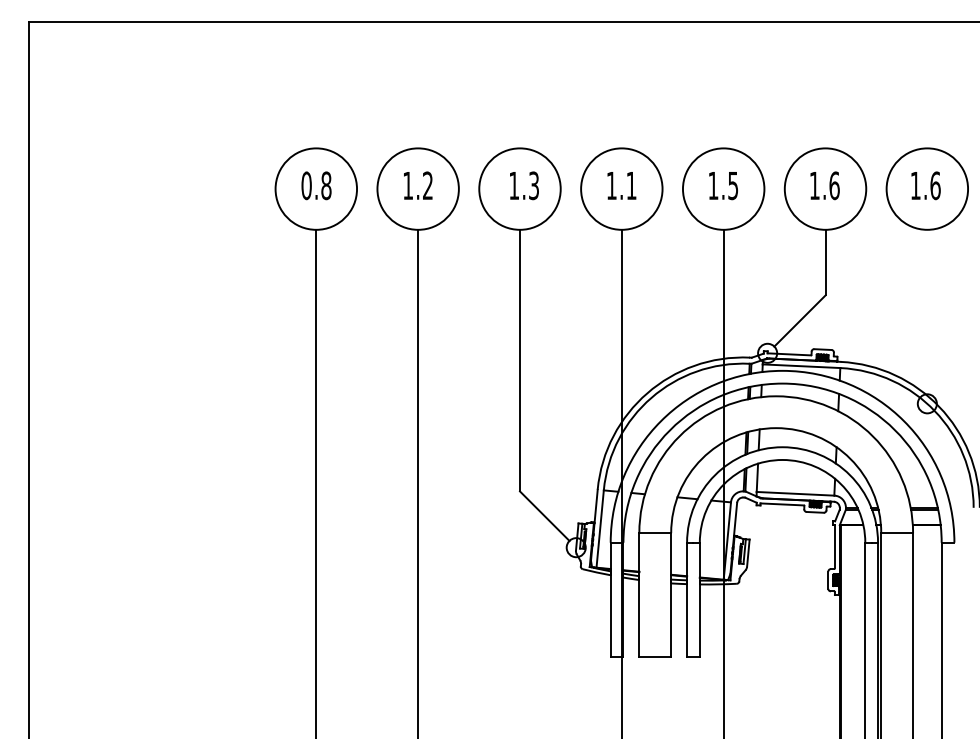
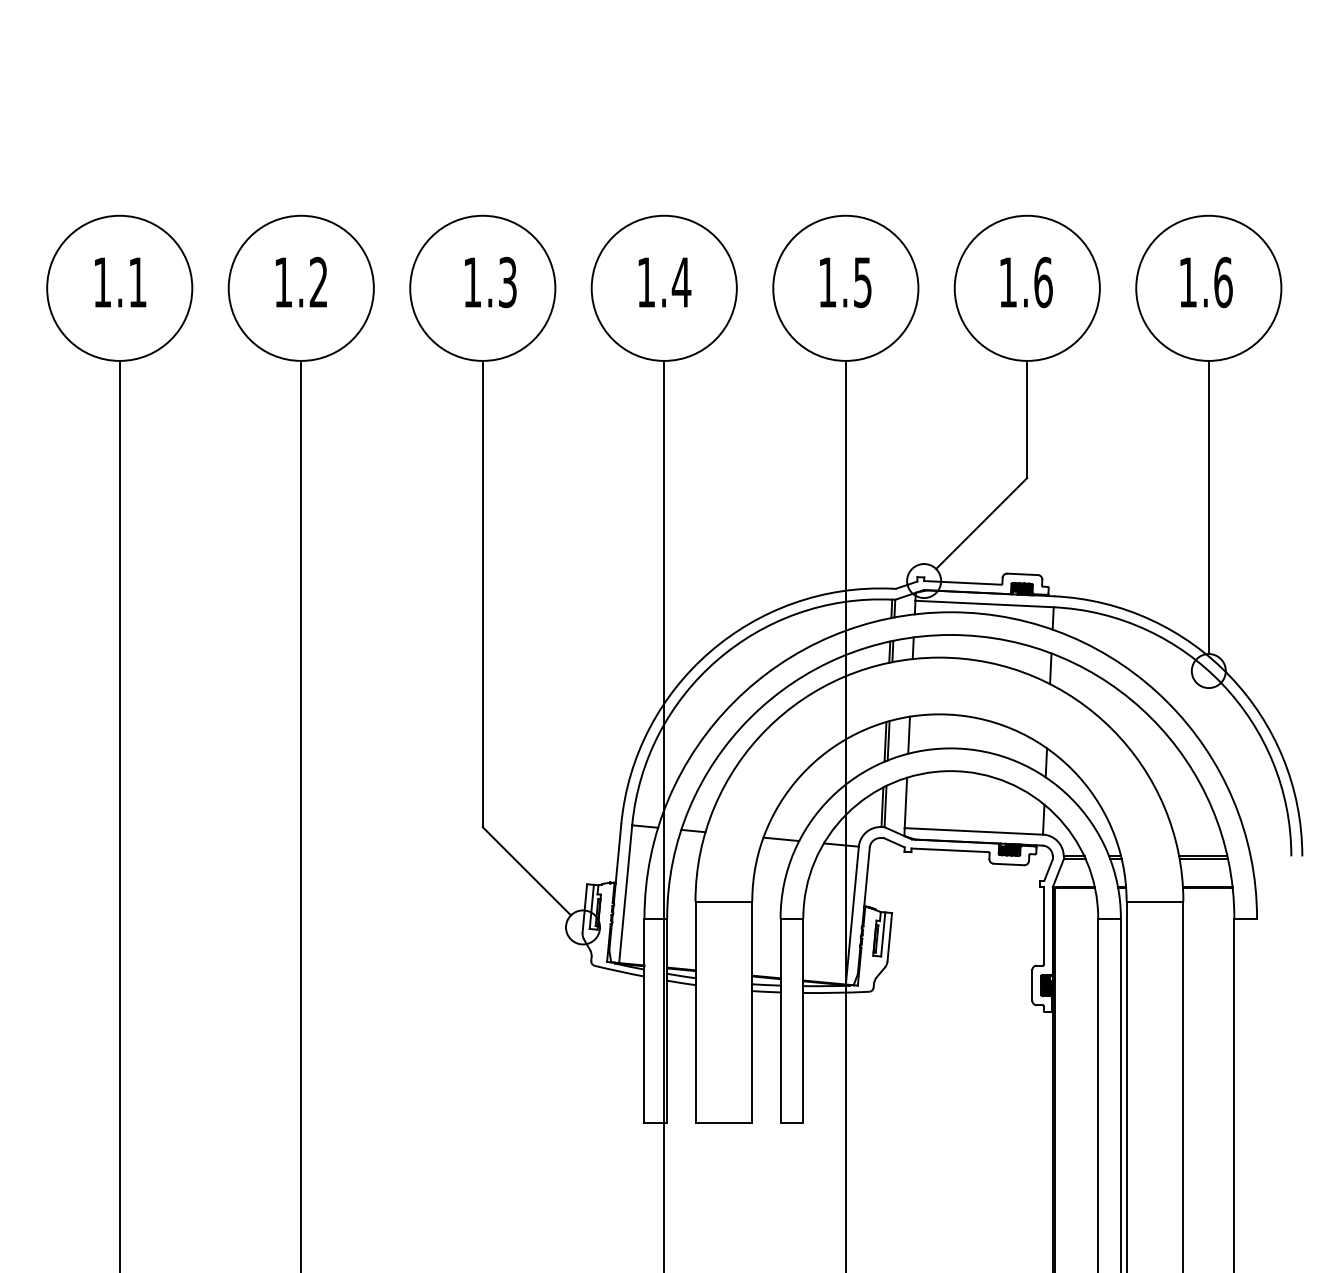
text: (316, 185) -> (120, 281), 0.8 -> 1.1
text: (631, 185) -> (681, 281), 1.1 -> 1.4
line: (927, 311) -> (1209, 506), added

